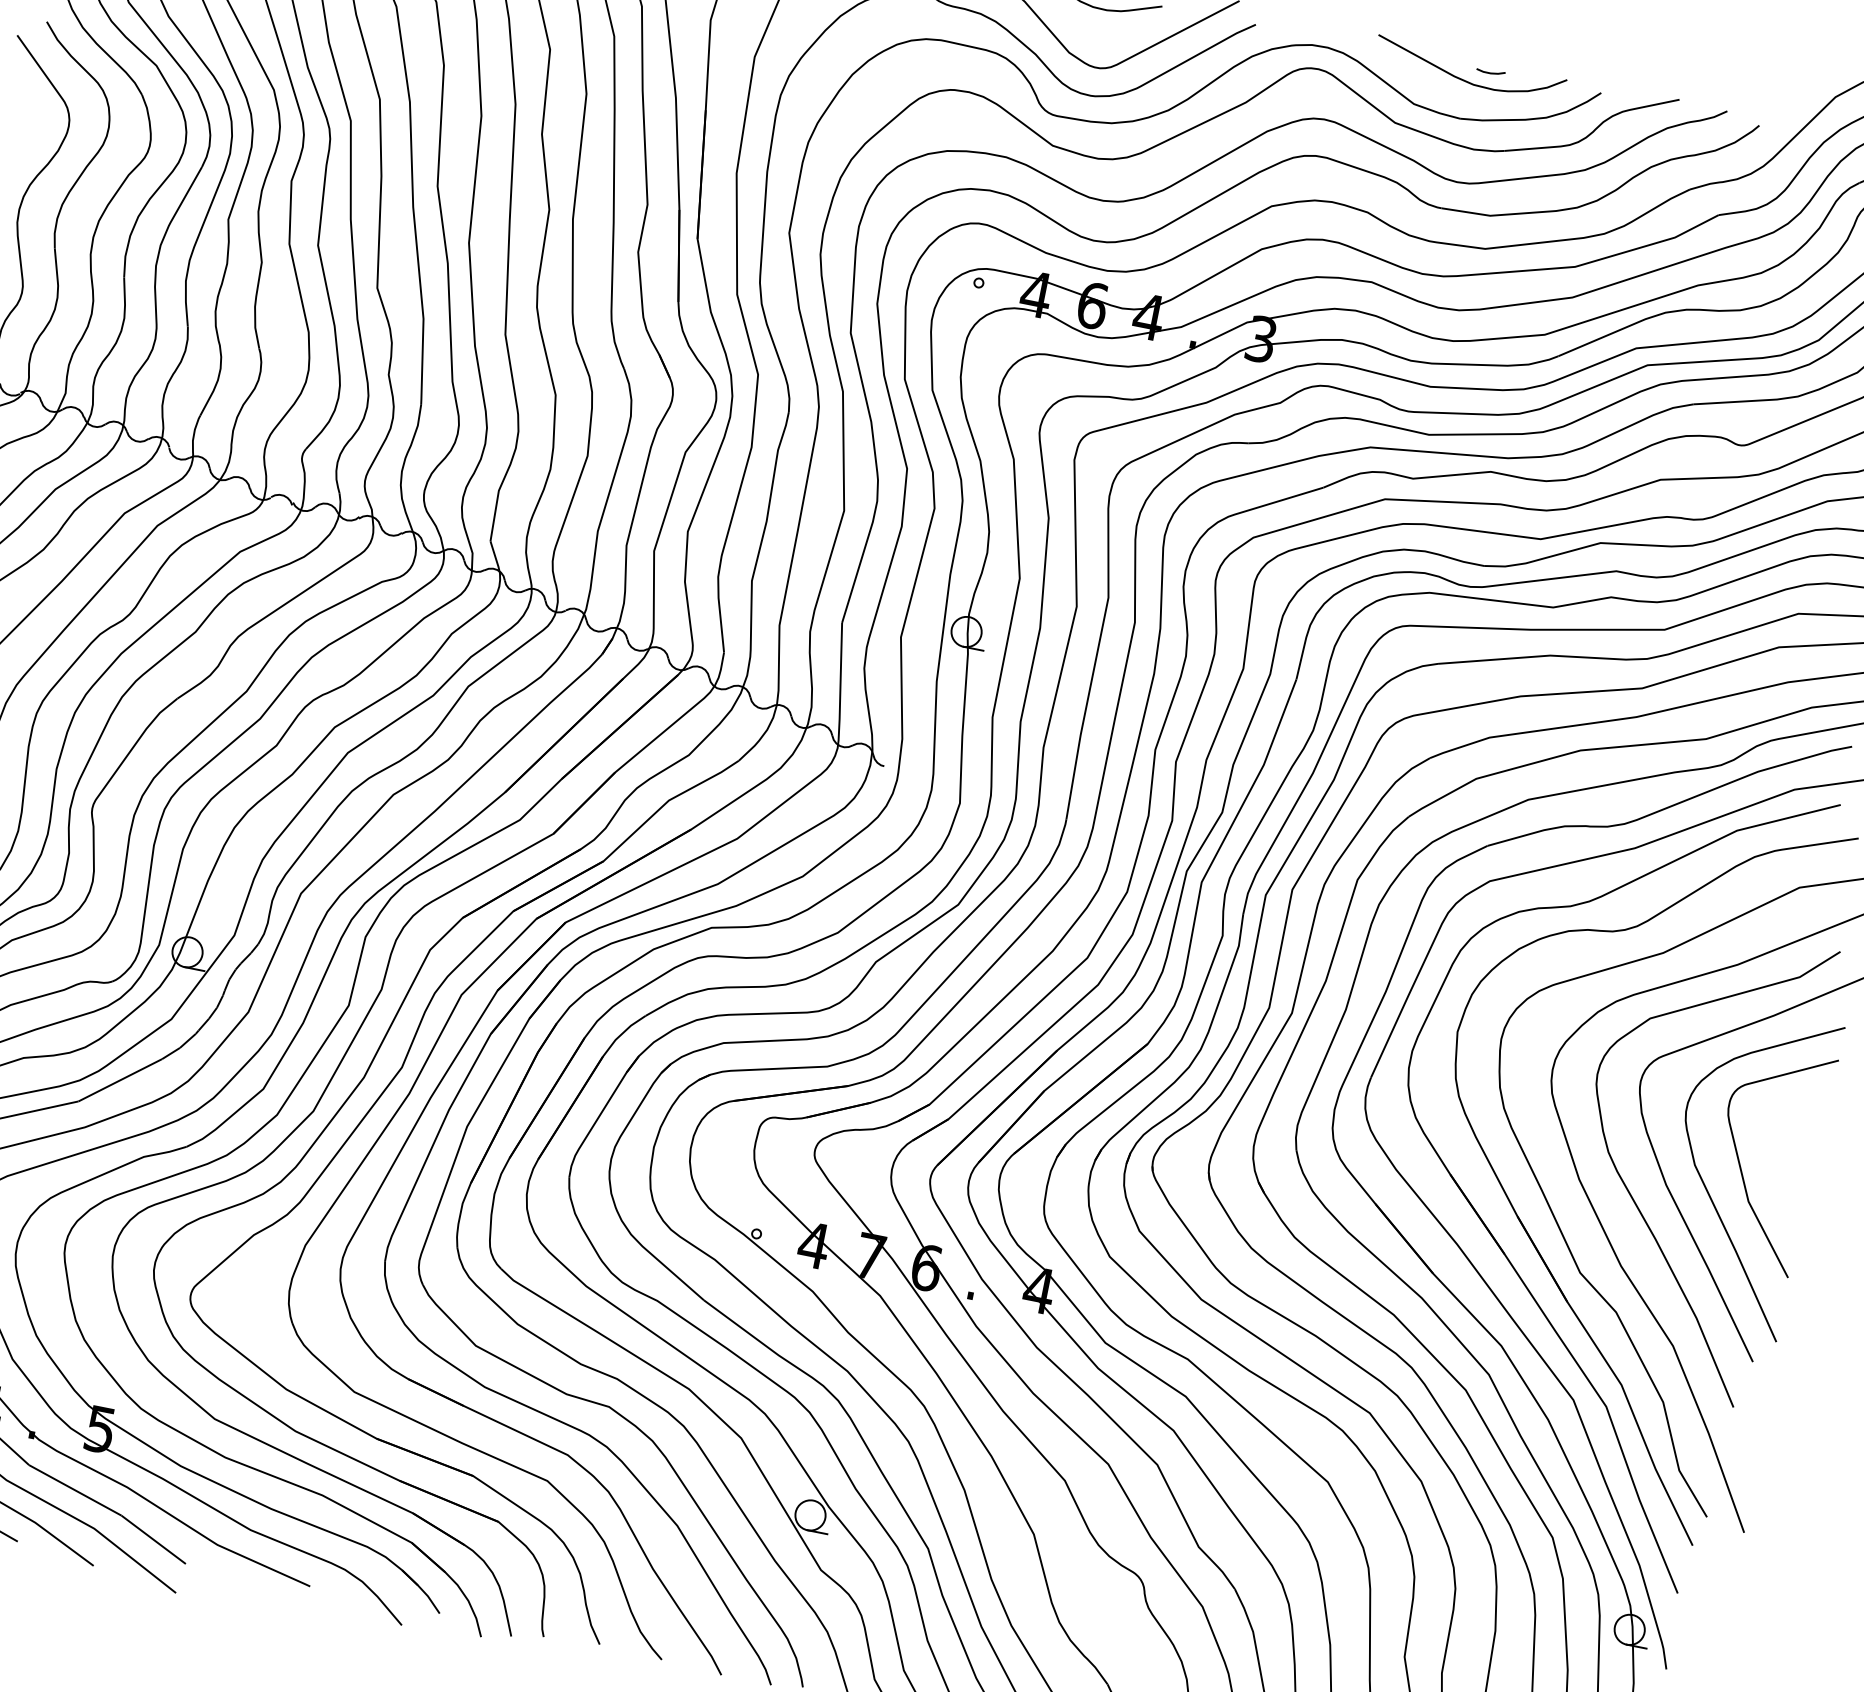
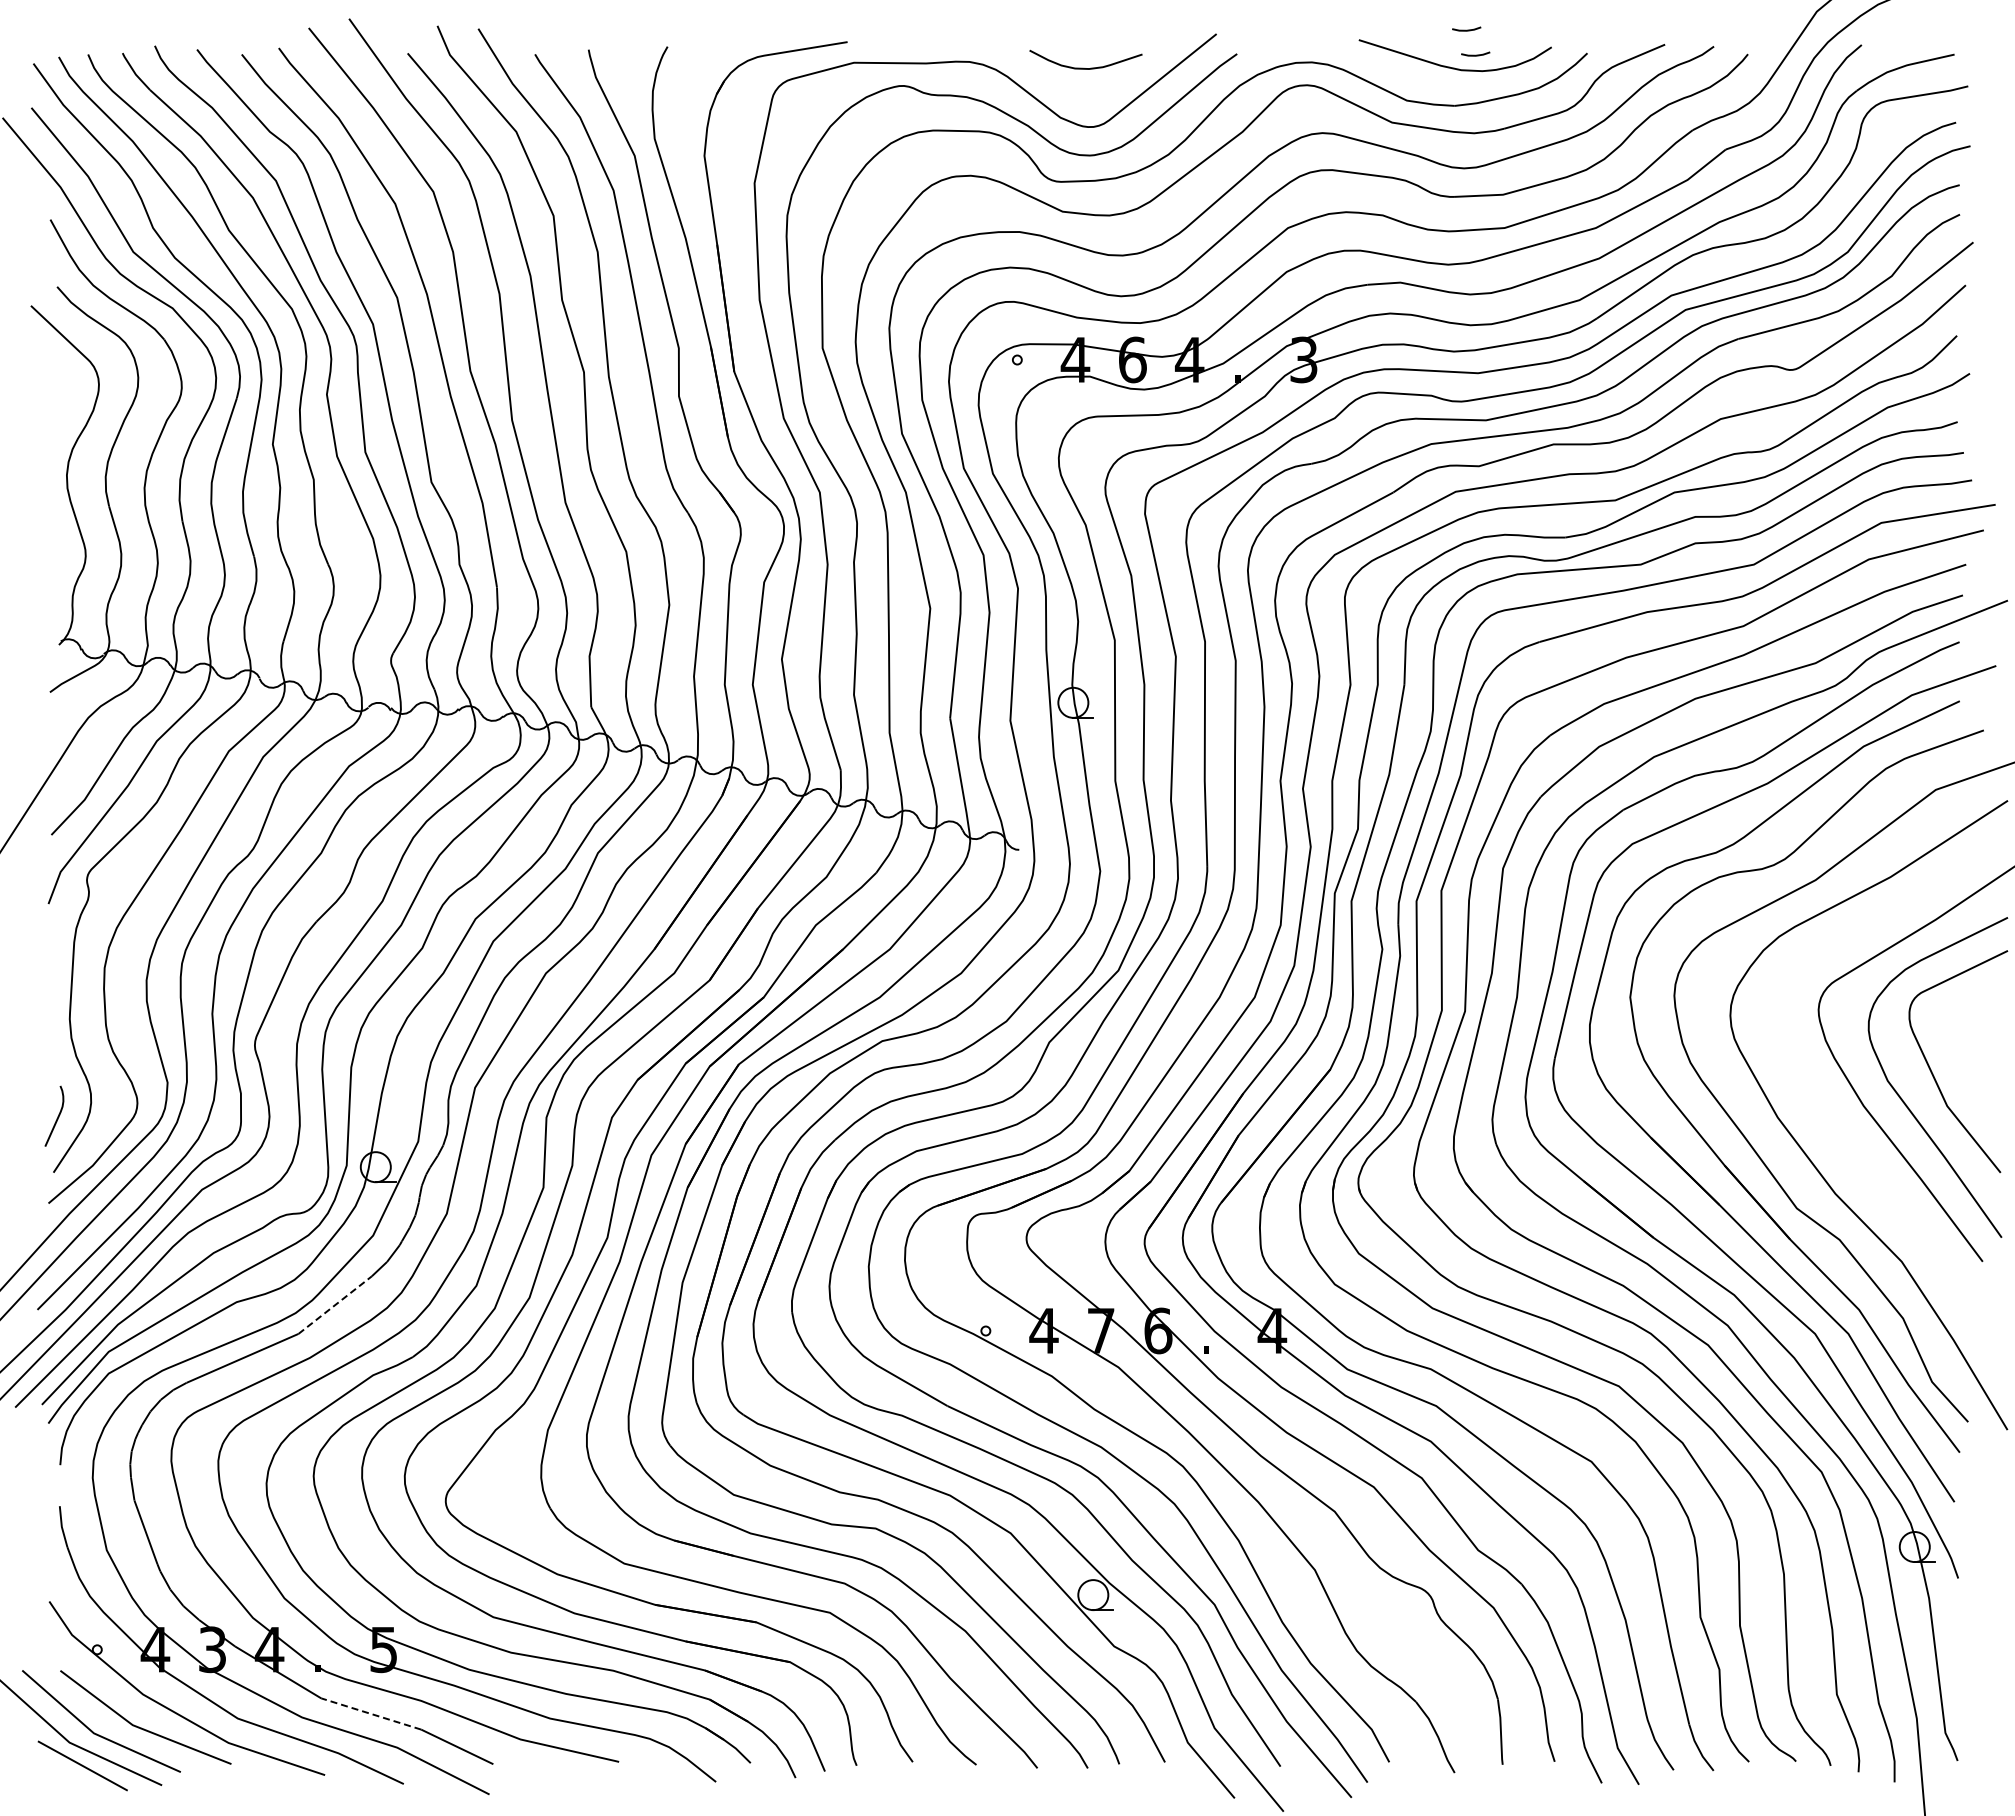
line: (1486, 45) -> (1466, 29), added
line: (120, 1080) -> (335, 1305), solid -> dashed
curve: (1631, 1193) -> (1831, 1121), removed
line: (74, 1489) -> (370, 1713), solid -> dashed

